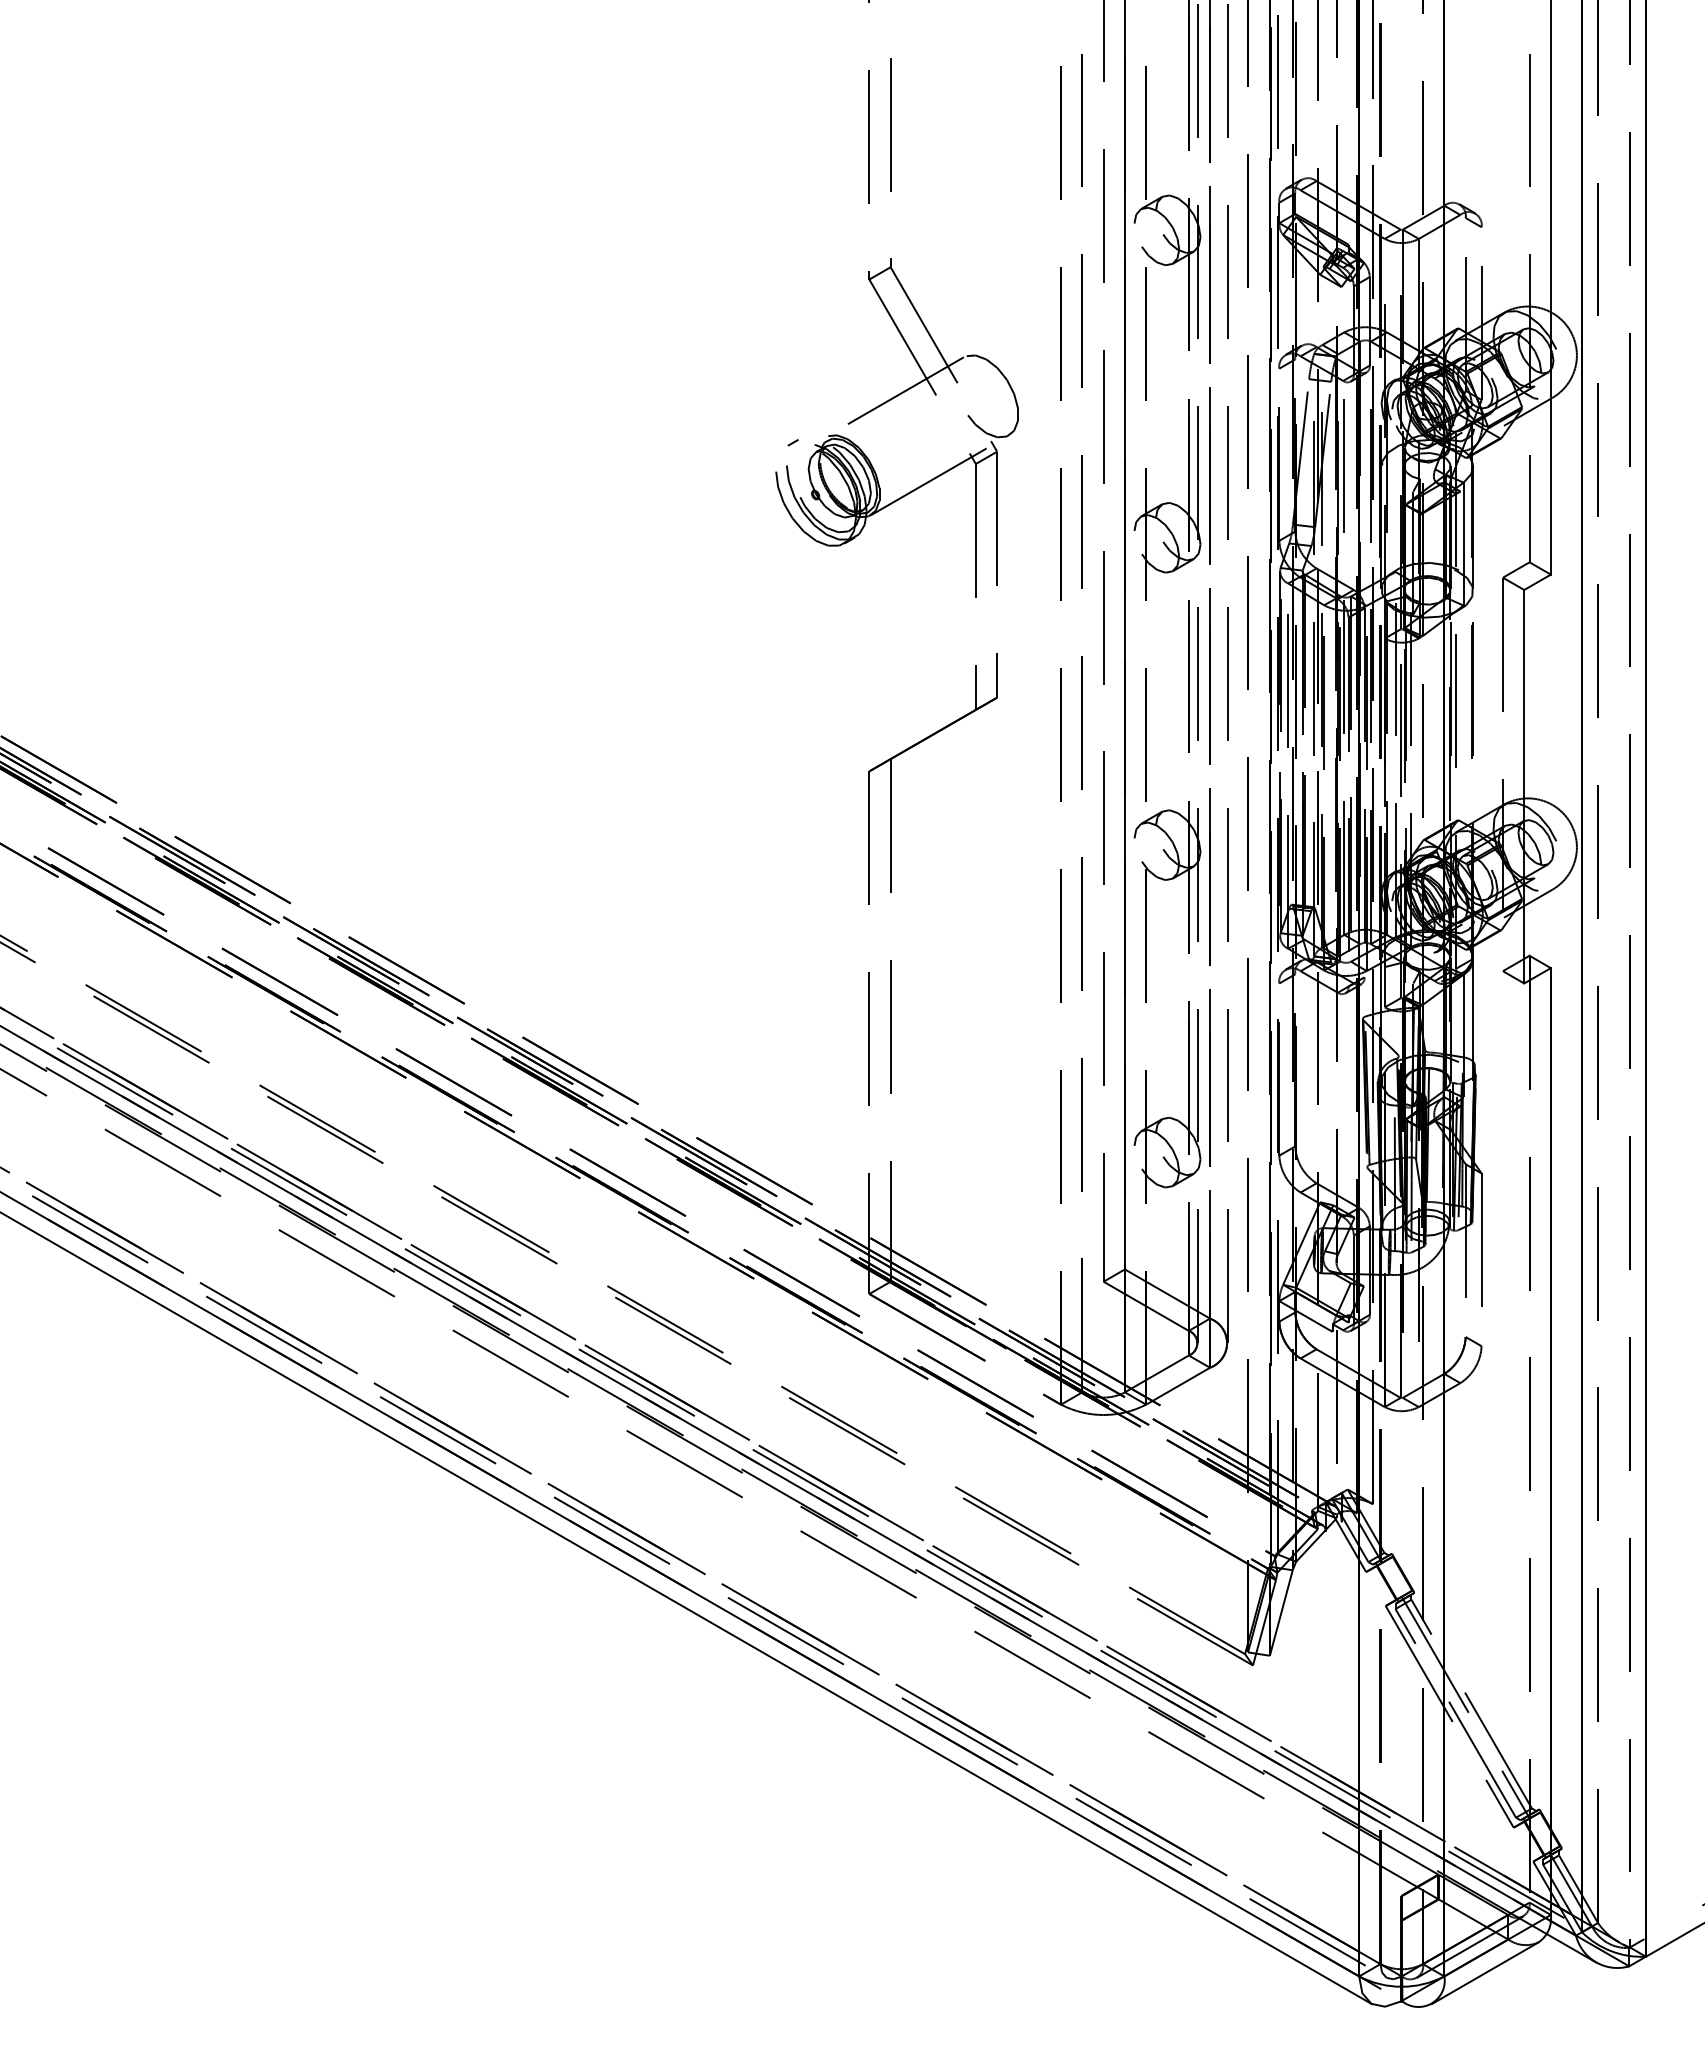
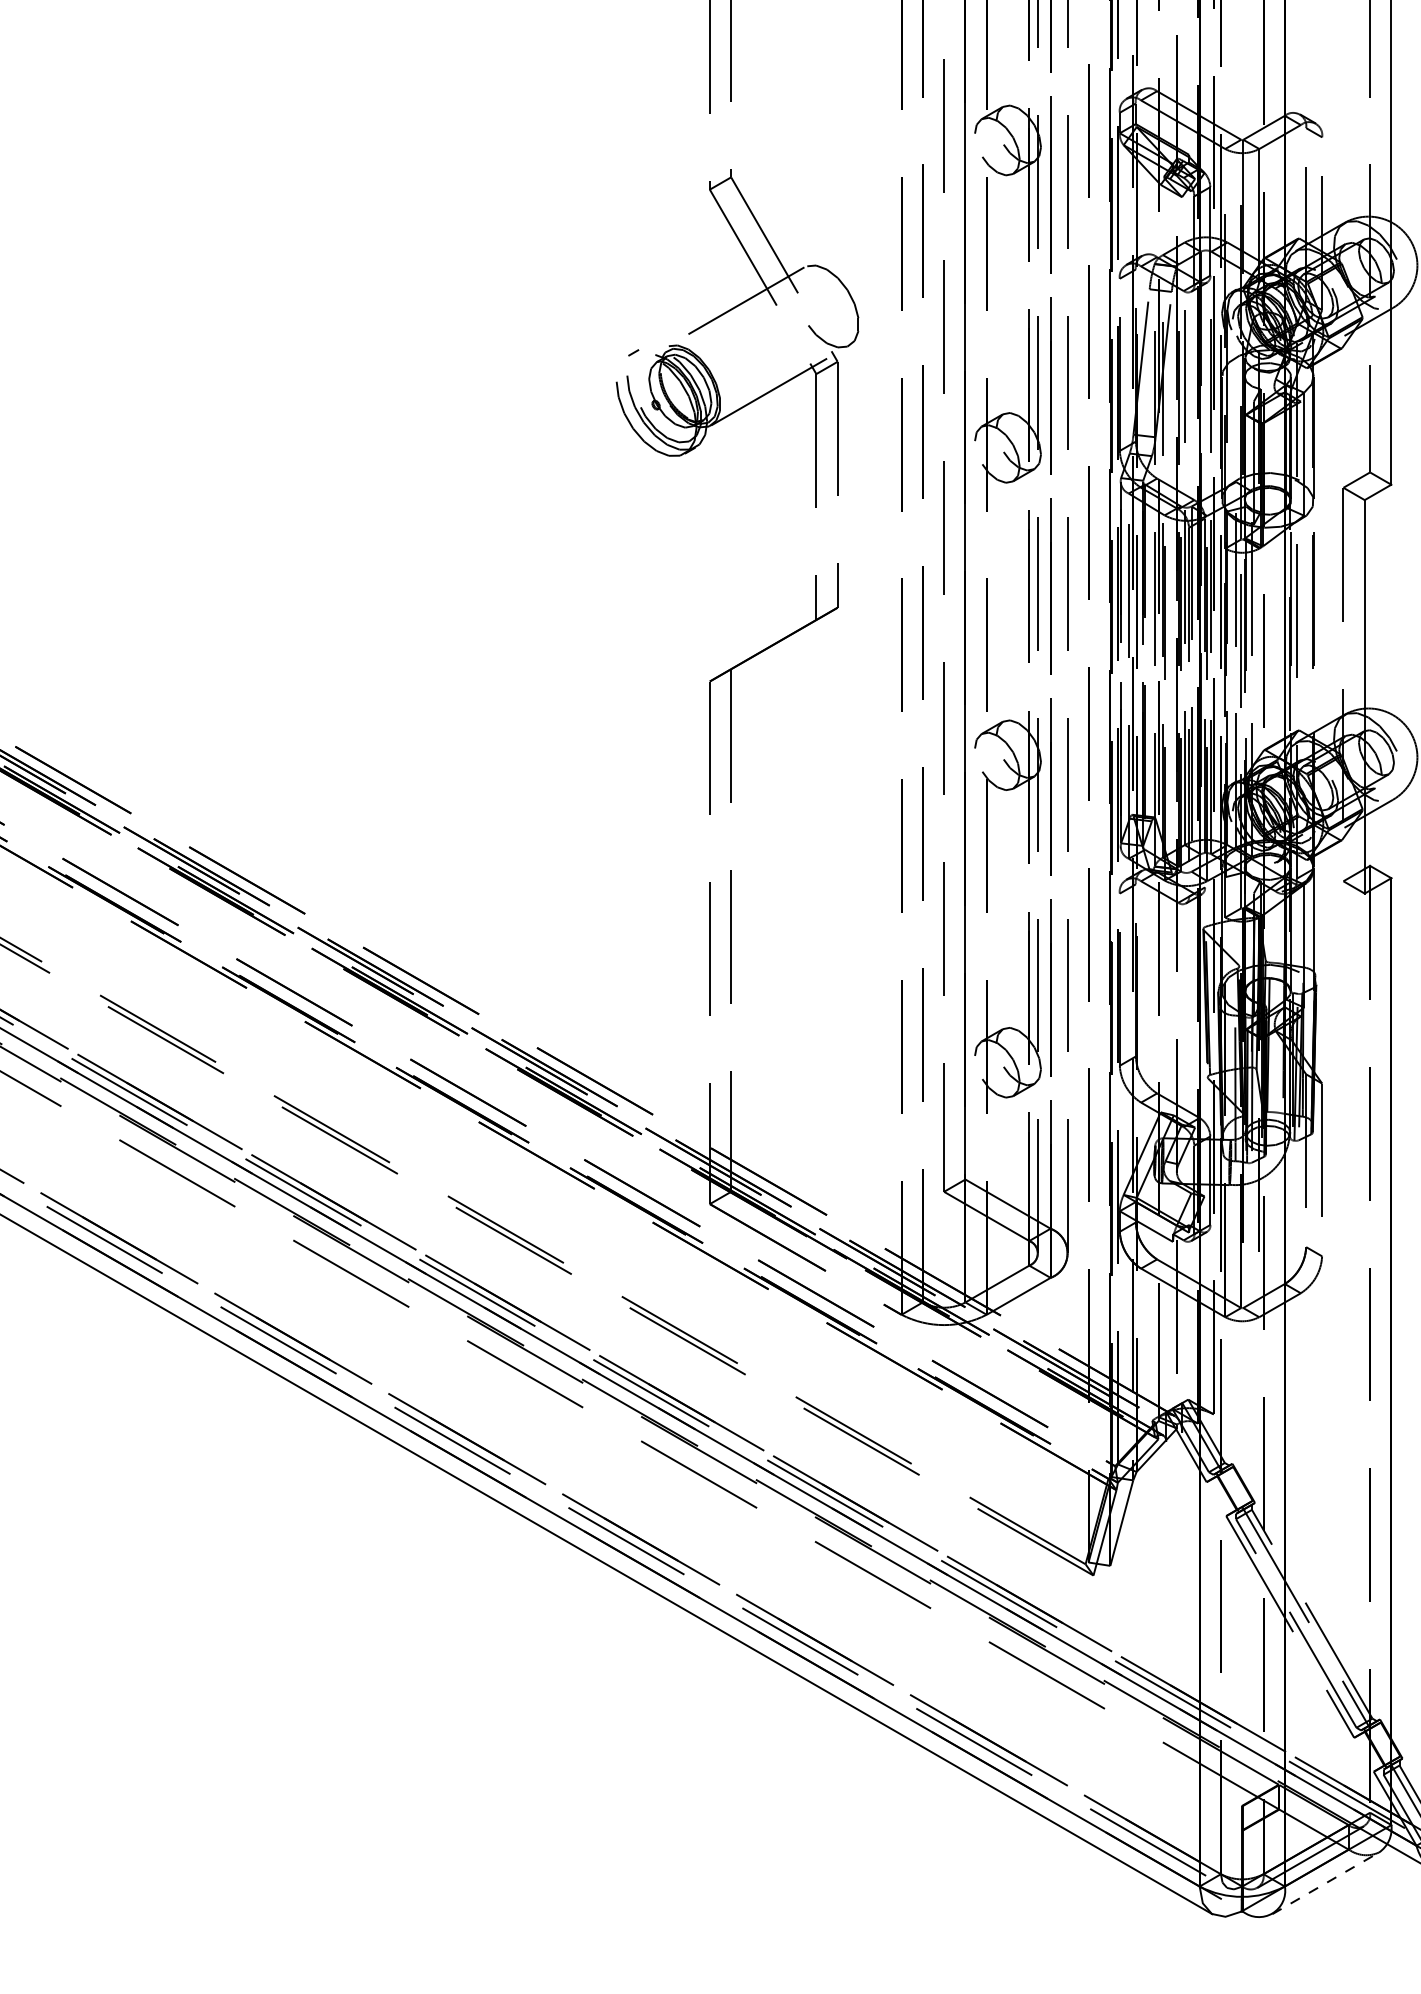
line: (1485, 1973) -> (1326, 1883), solid -> dashed

